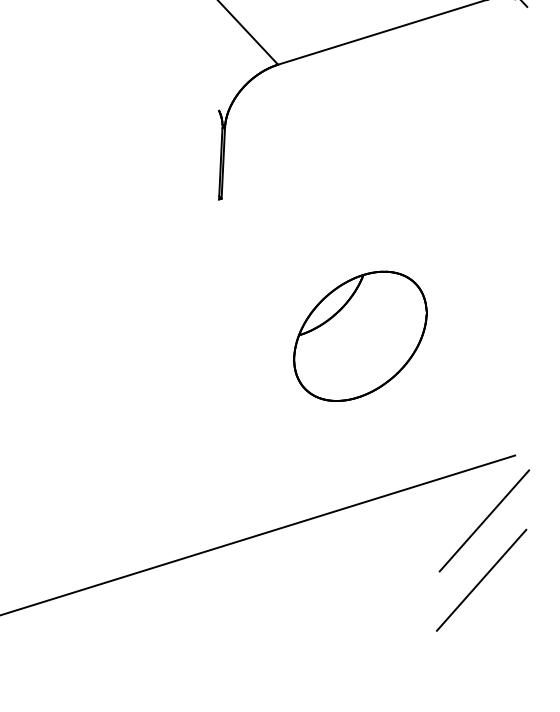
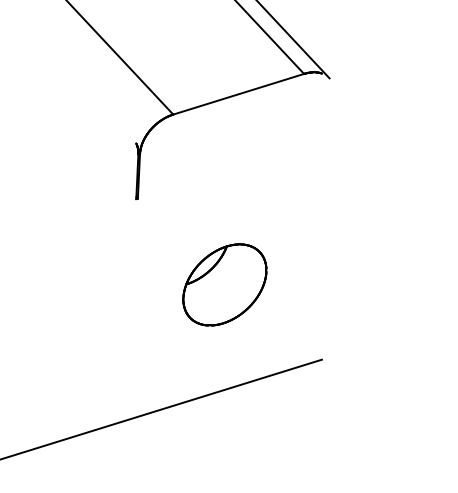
line: (484, 520) -> (302, 400), removed
line: (480, 579) -> (300, 437), removed

